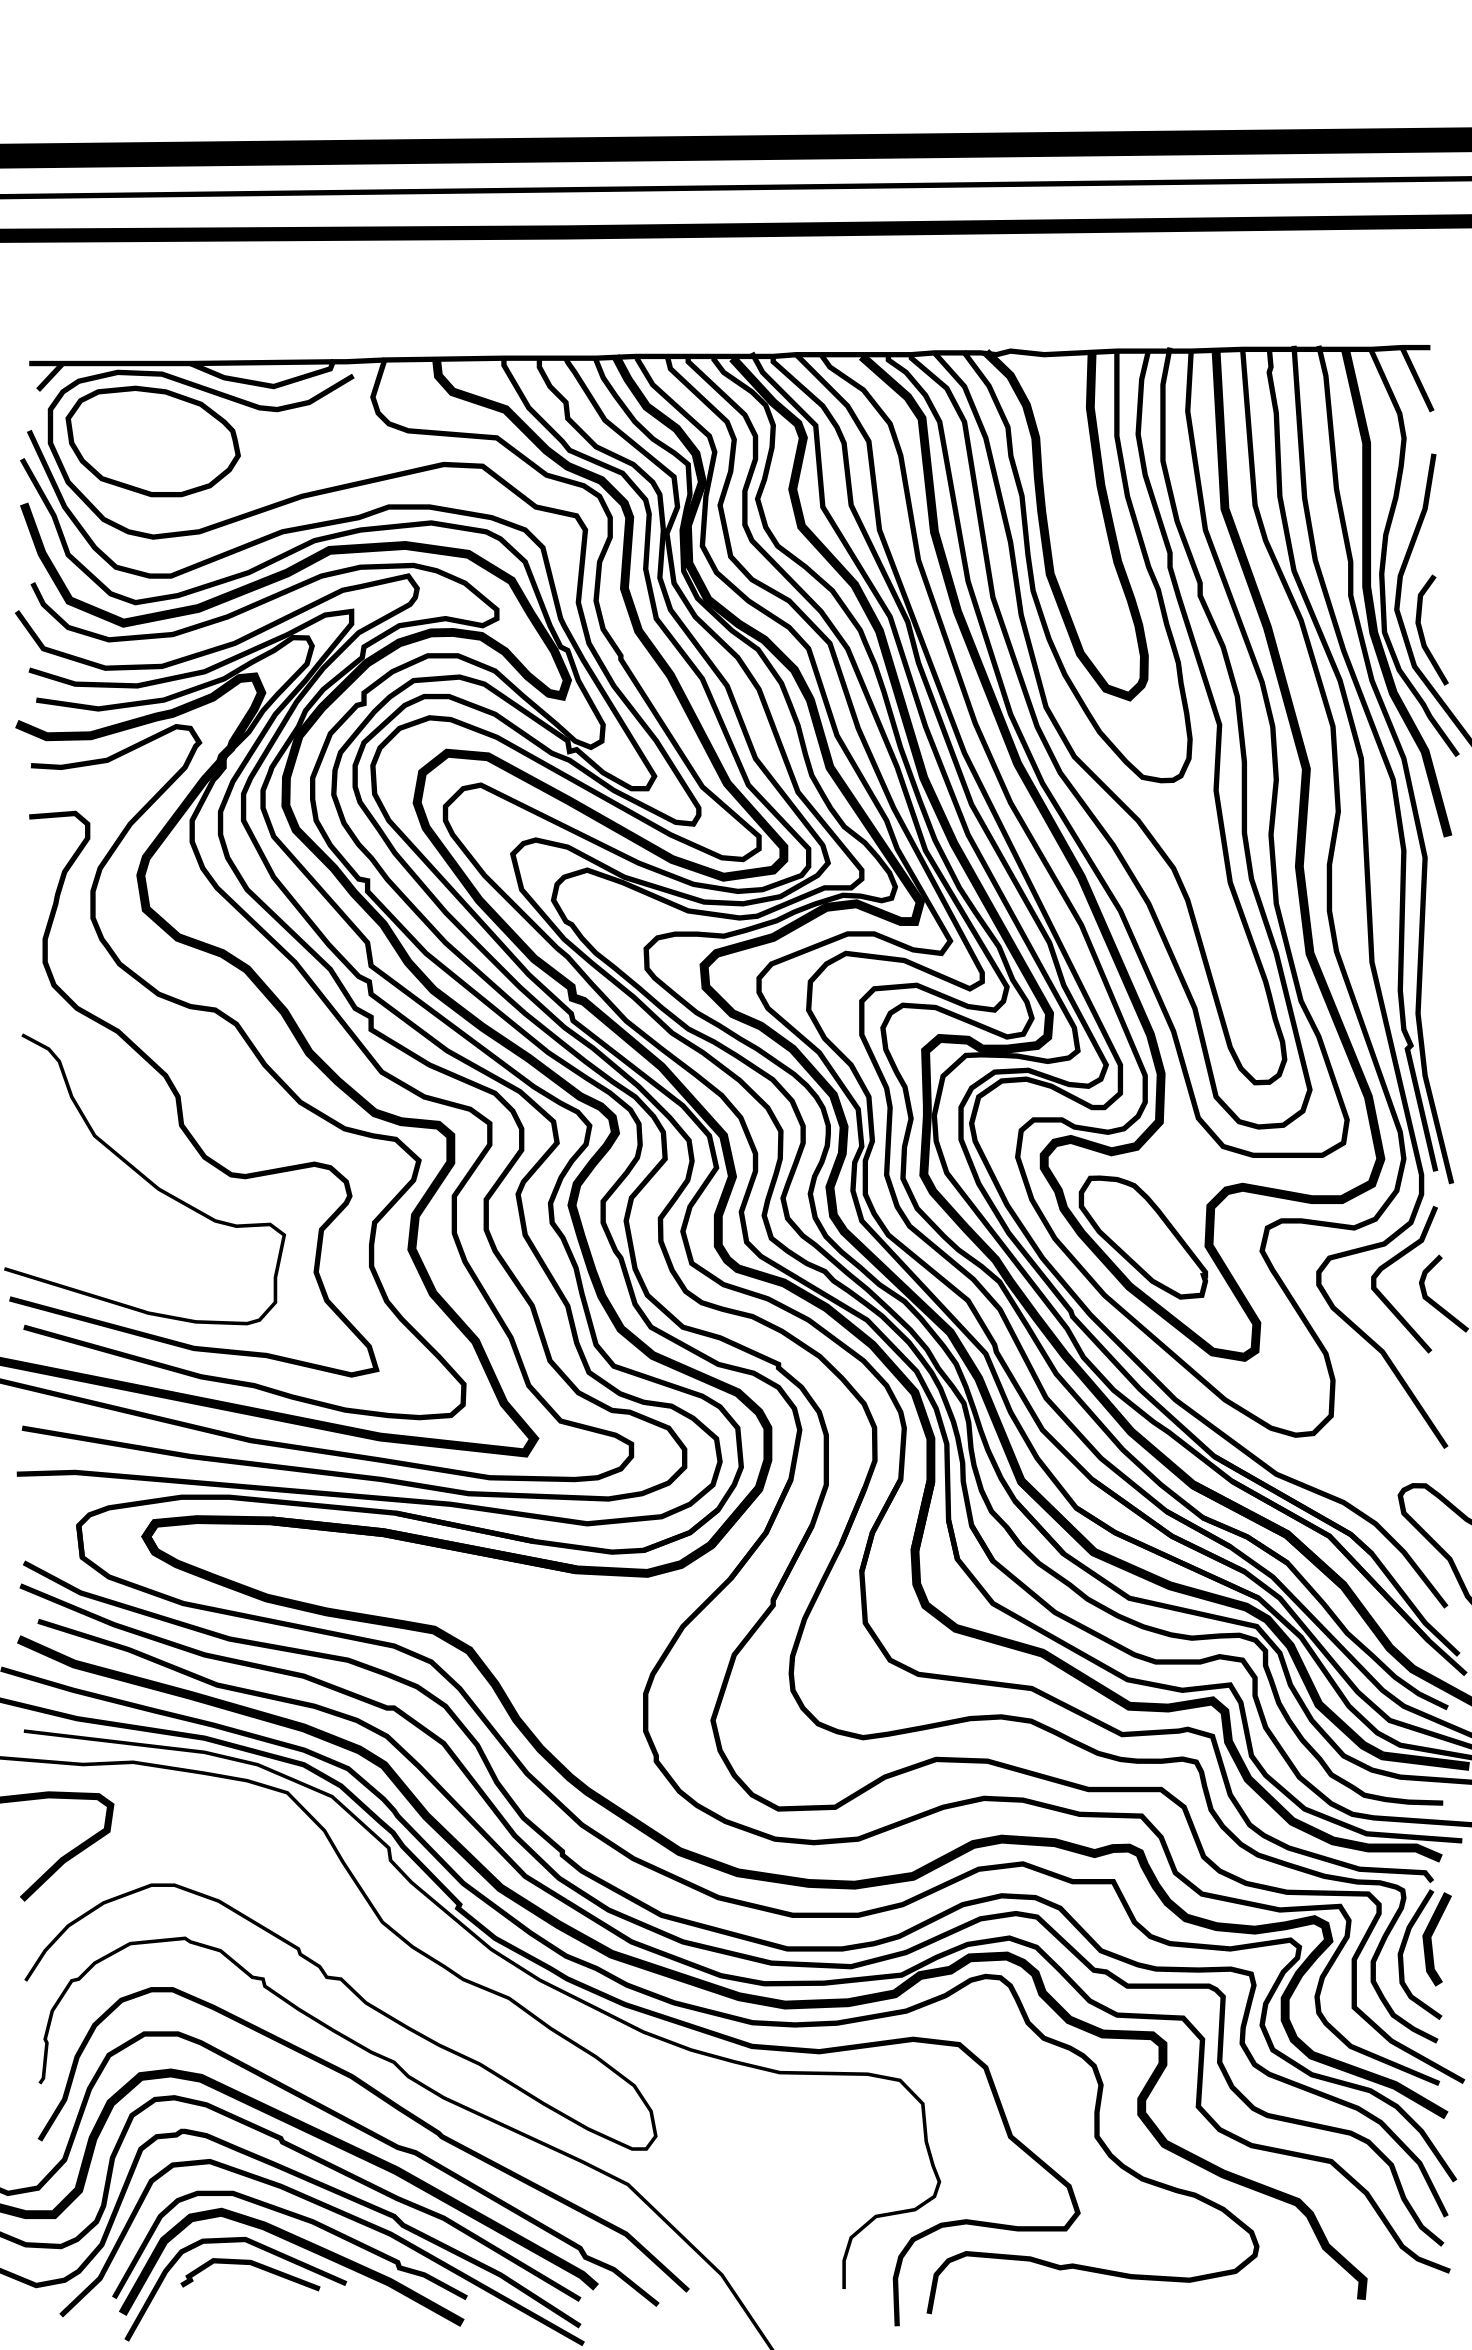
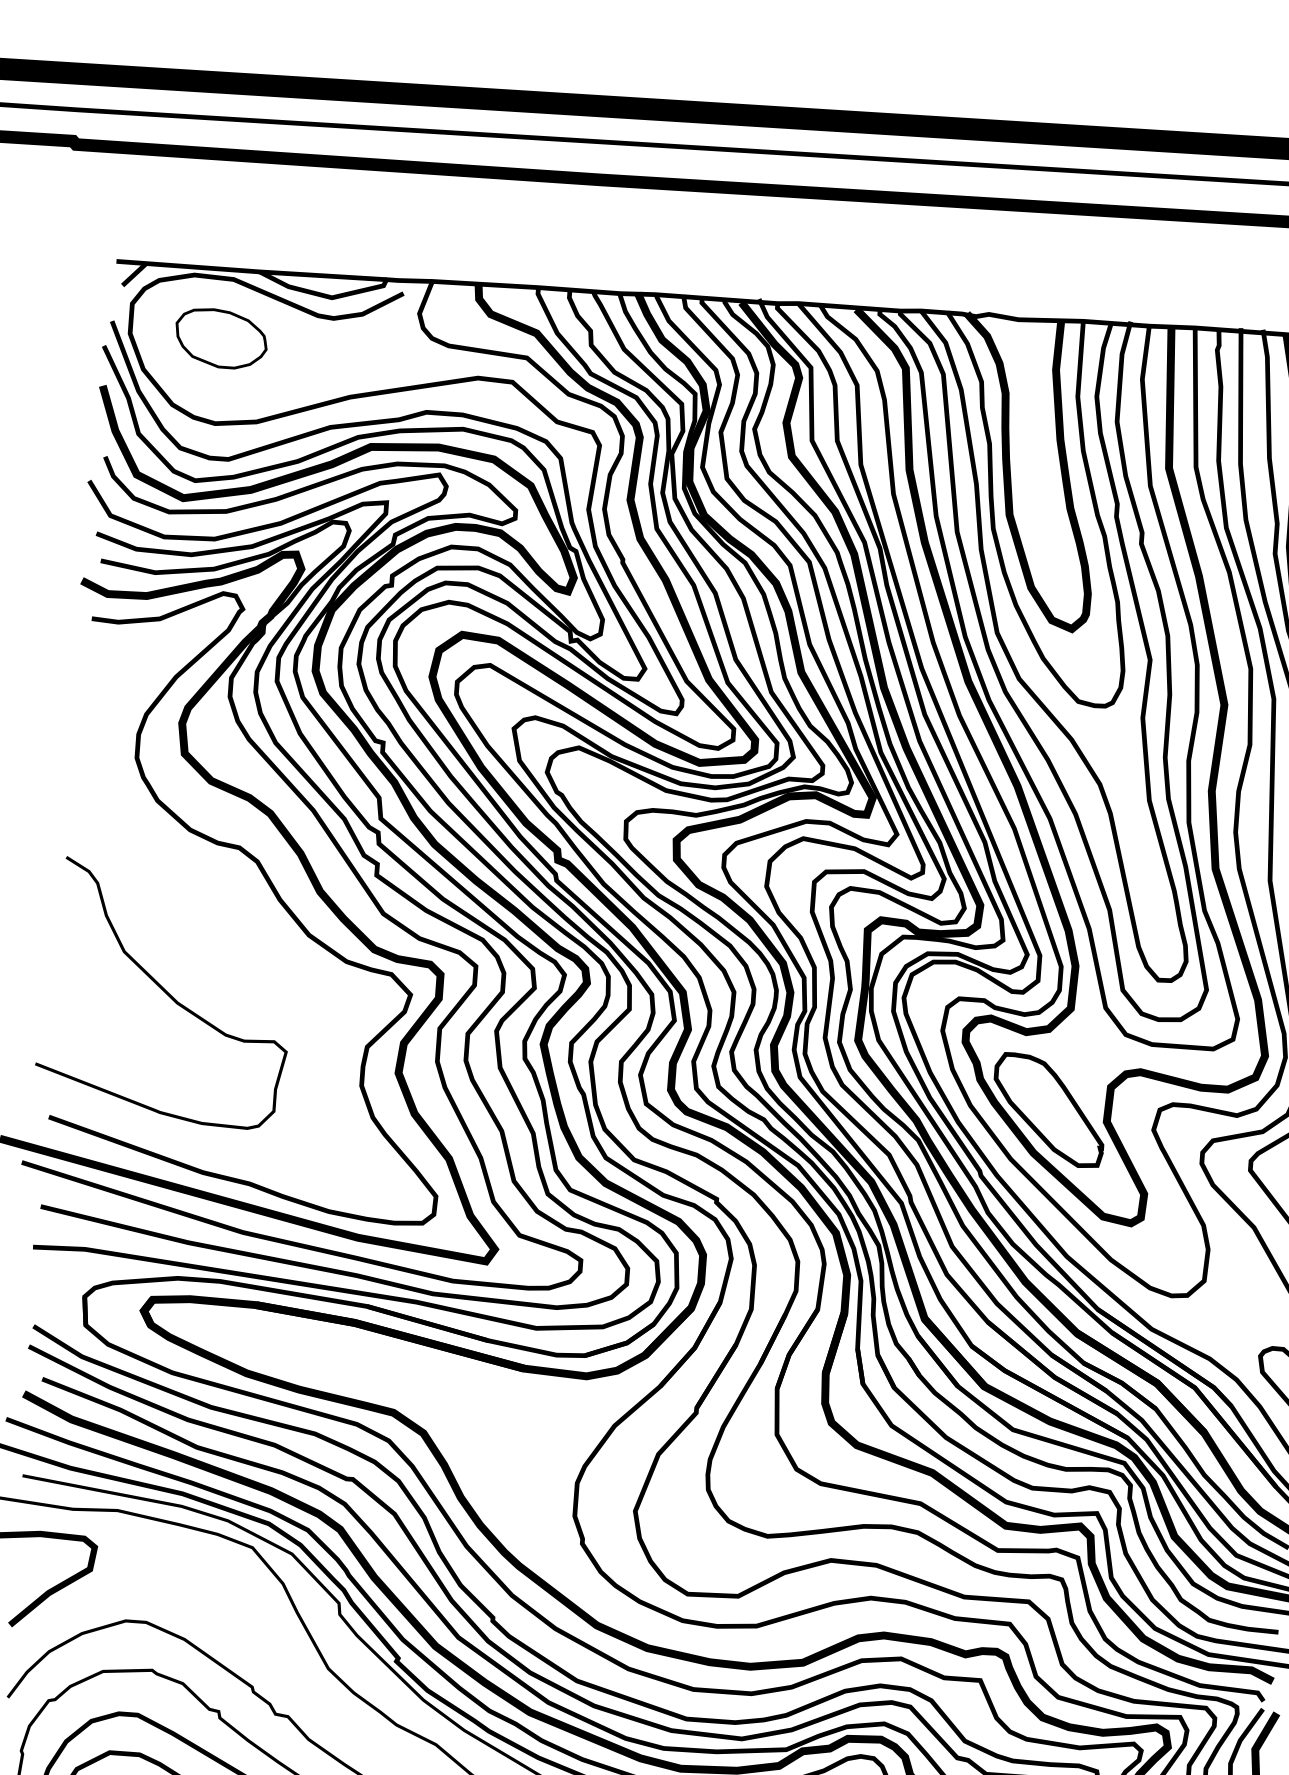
part: (152, 441) -> (220, 338), size x0.6
curve: (180, 1095) -> (203, 921), removed

